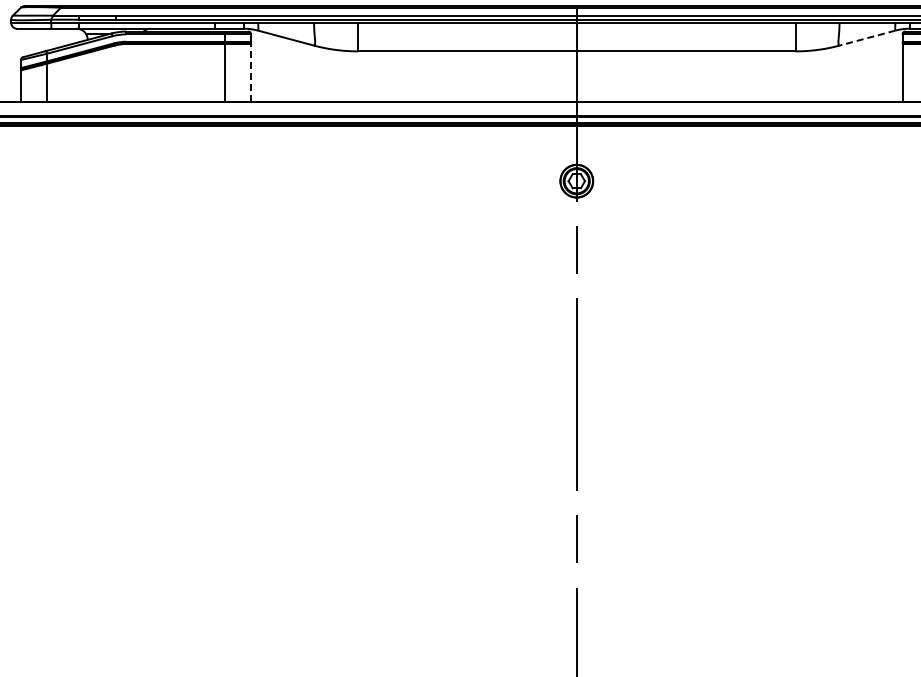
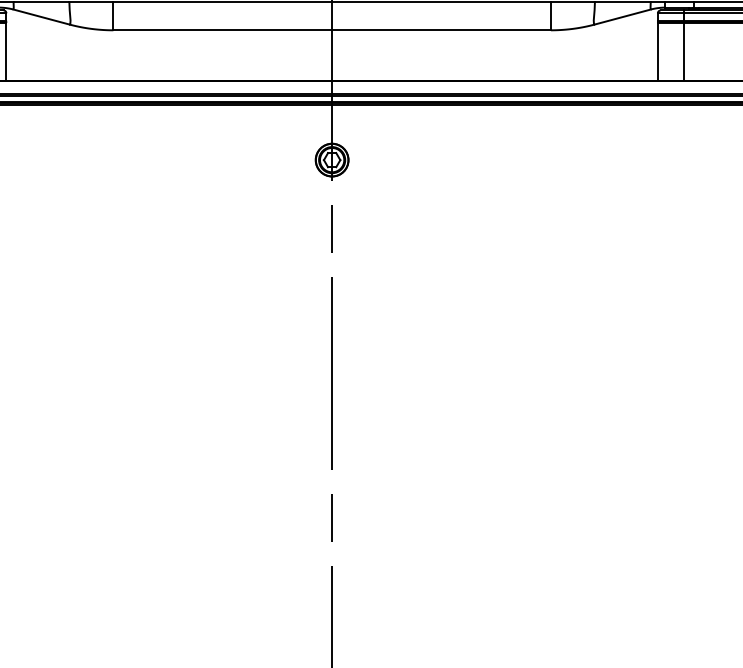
line: (867, 38) -> (622, 17), dashed -> solid
line: (251, 72) -> (6, 51), dashed -> solid

